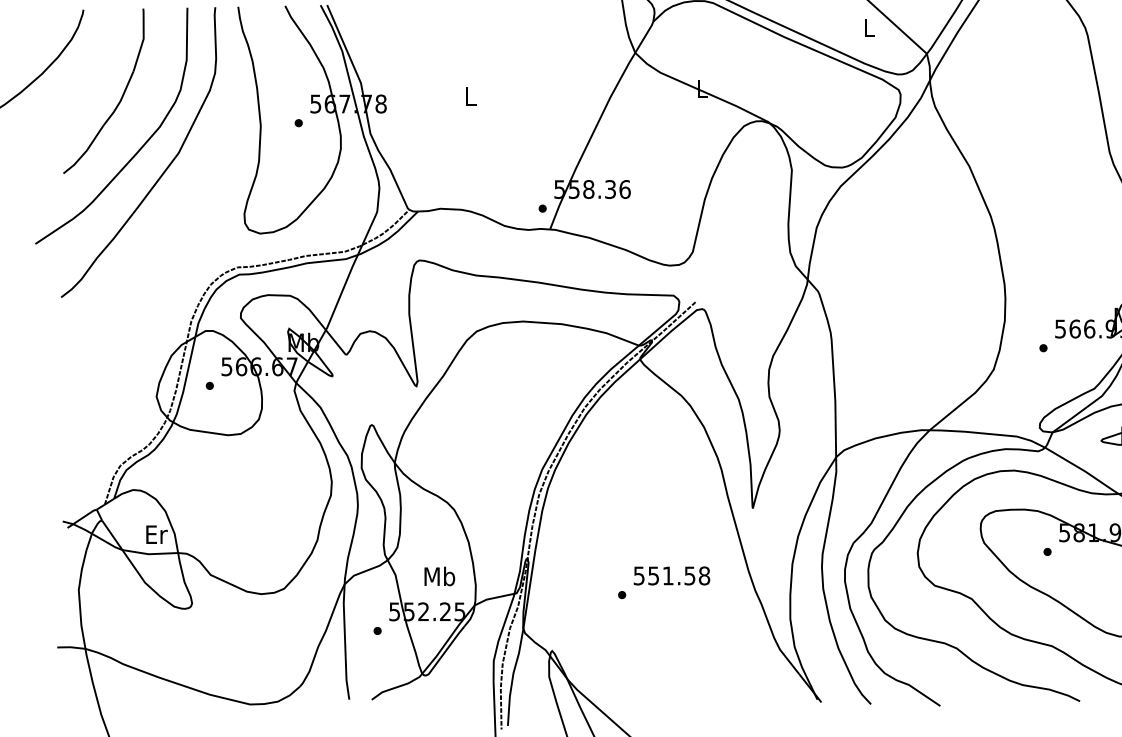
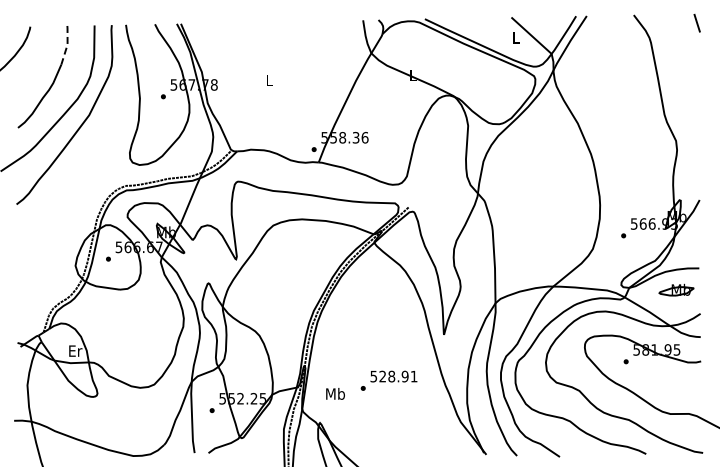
line: (143, 38) -> (67, 44), solid -> dashed
text: (439, 575) -> (335, 393), moved
text: (679, 575) -> (398, 376), 551.58 -> 528.91

